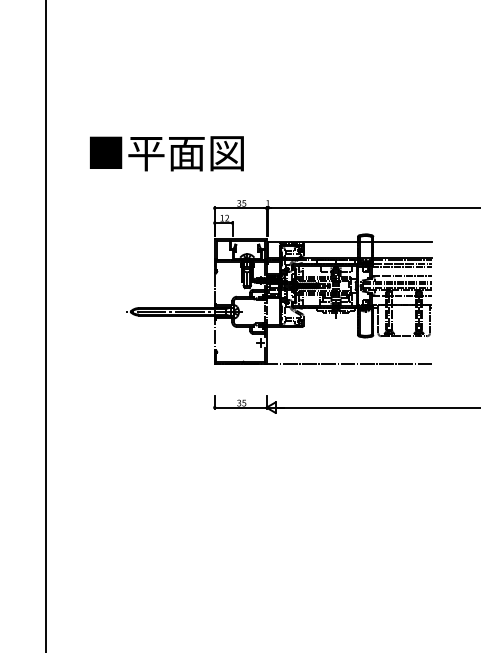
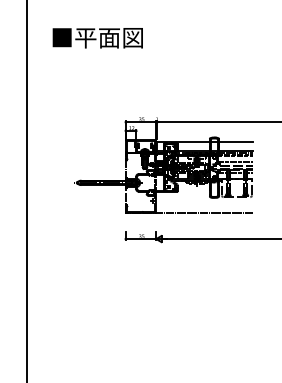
text: (166, 154) -> (97, 38), moved

